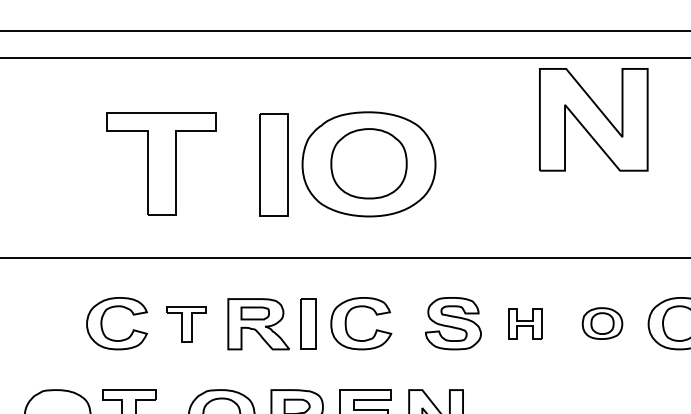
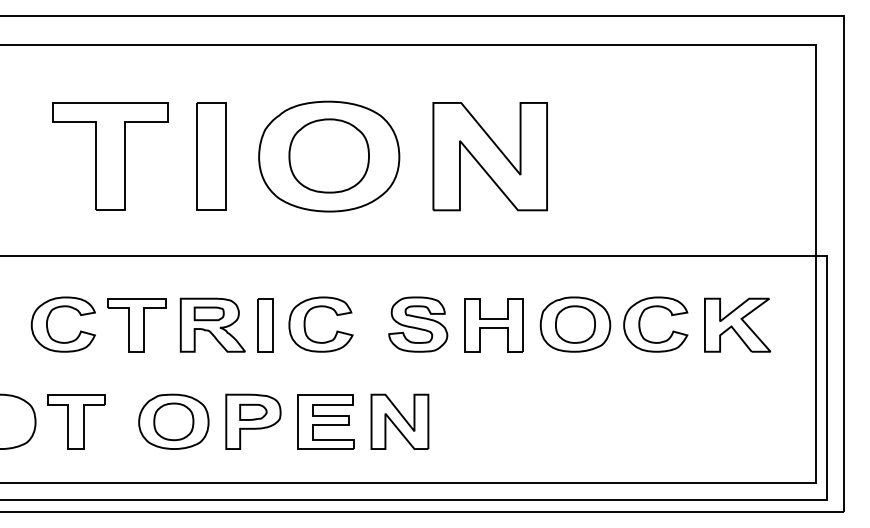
part: (593, 119) -> (489, 156), moved
part: (273, 165) -> (211, 156), moved
part: (602, 323) -> (575, 324), size x1.67
part: (186, 324) -> (136, 325), size x1.43
part: (524, 324) -> (493, 325), size x1.67

